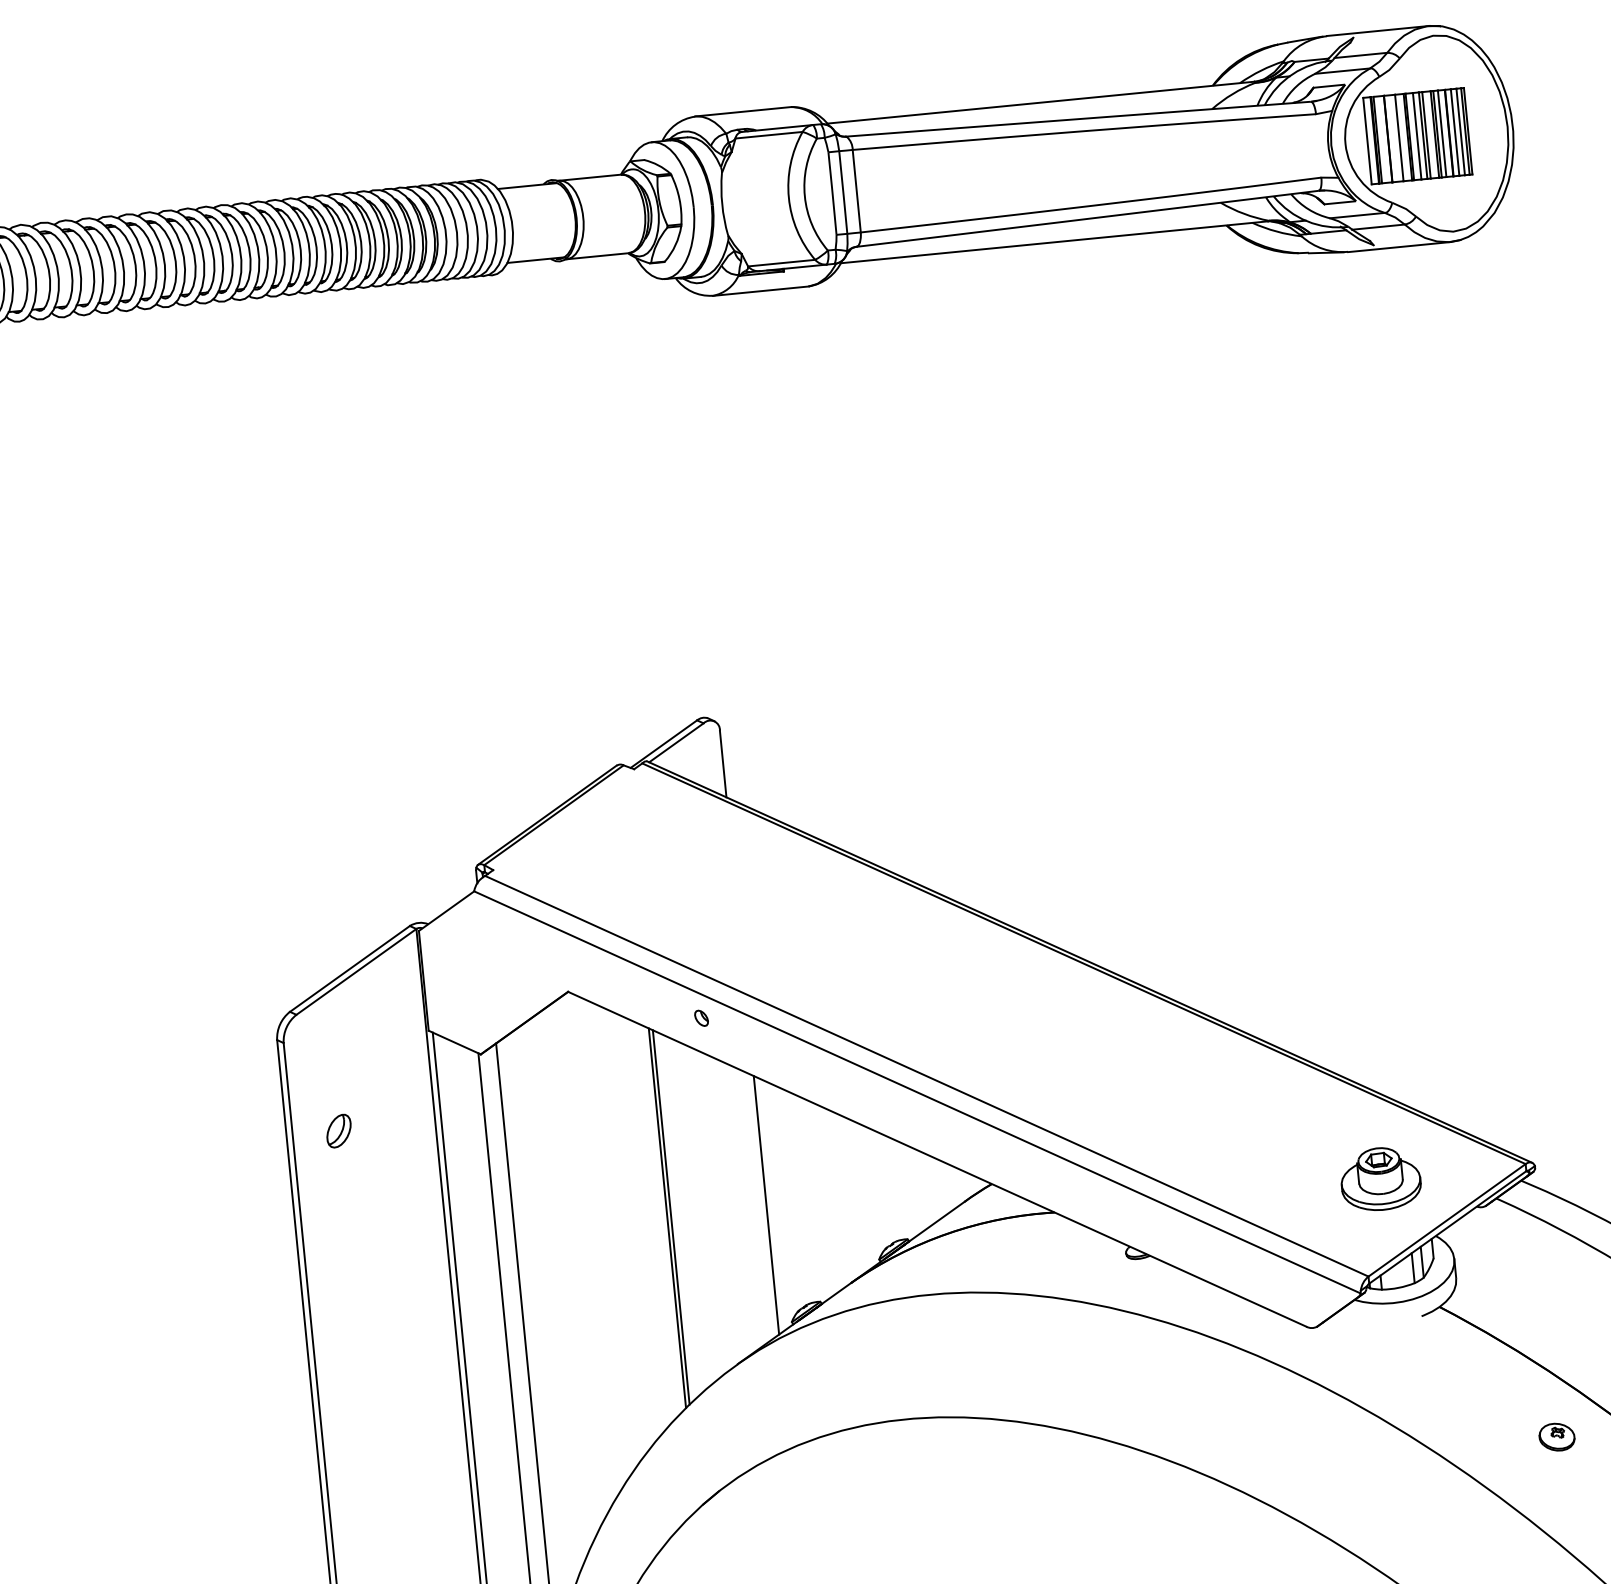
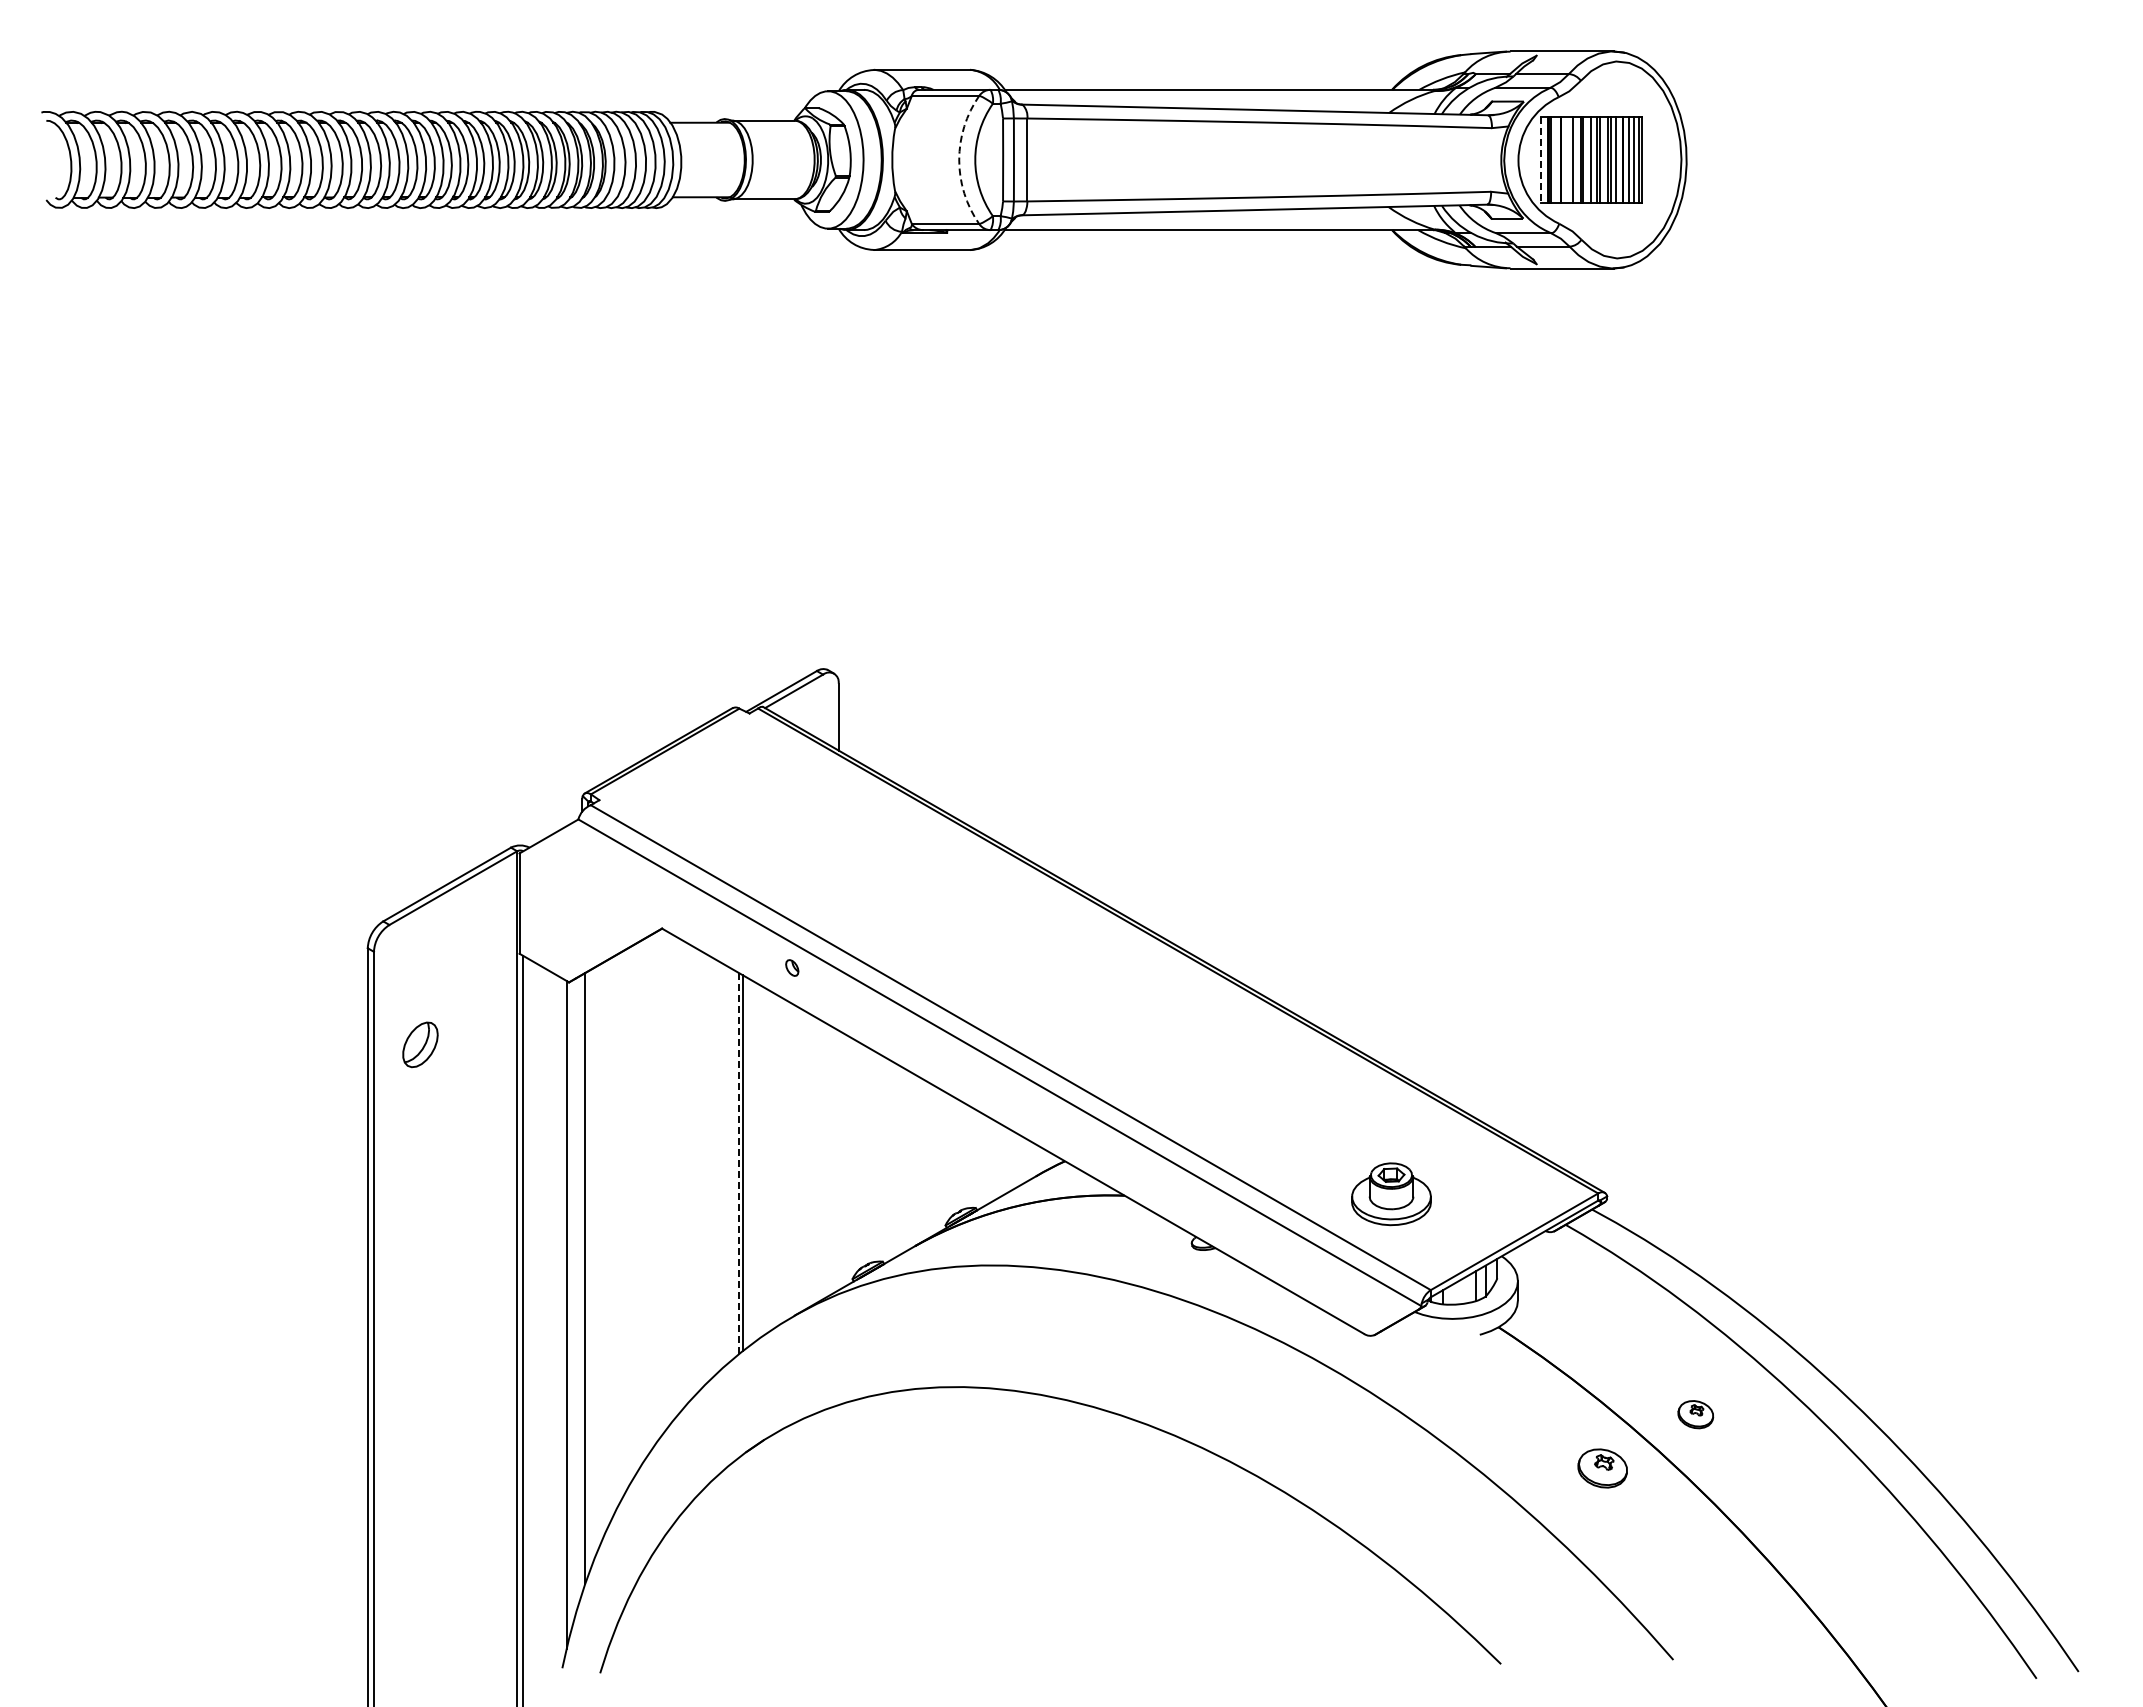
line: (1367, 141) -> (1540, 160), solid -> dashed
arc: (789, 197) -> (959, 159), solid -> dashed
part: (339, 1130) -> (420, 1044), size x1.4
part: (1380, 1179) -> (1391, 1194), moved
line: (766, 1205) -> (838, 1160), removed
line: (667, 1218) -> (738, 1163), solid -> dashed
part: (1556, 1436) -> (1602, 1467), size x1.4

